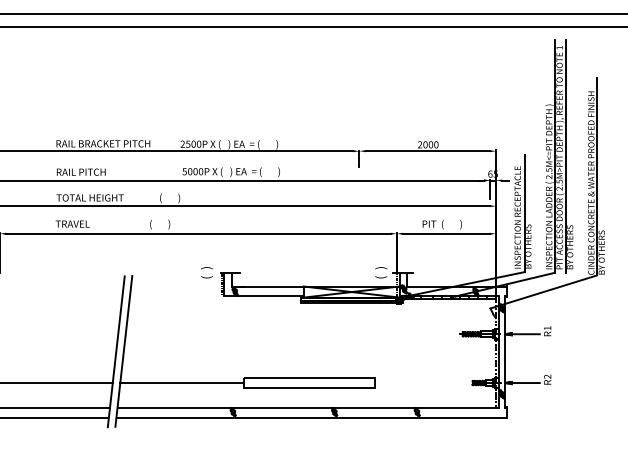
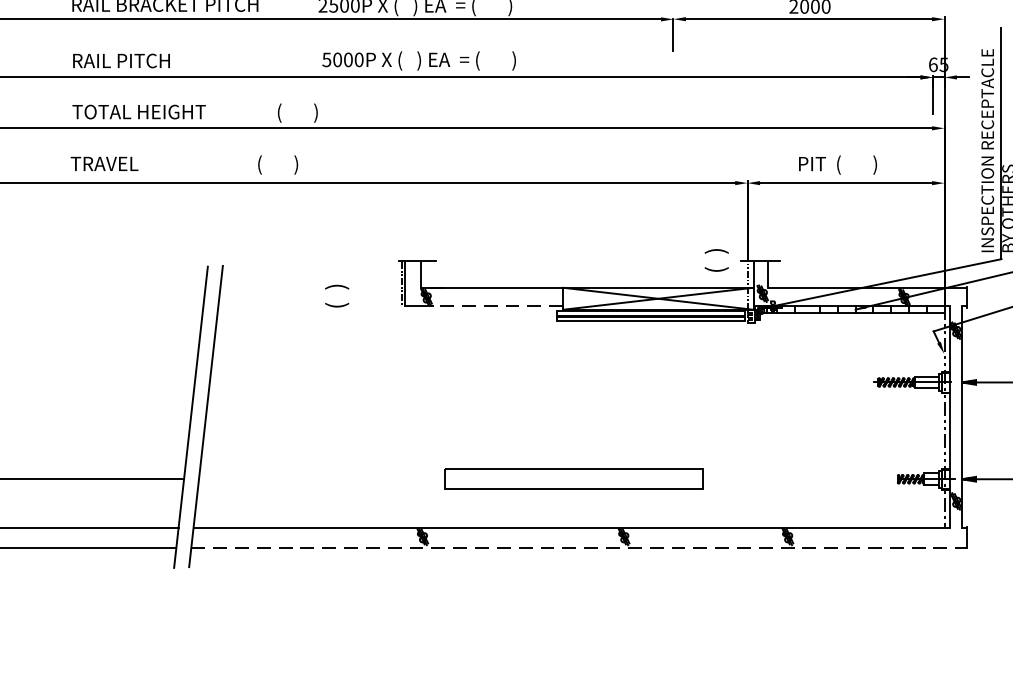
text: (206, 272) -> (336, 295), moved
line: (269, 295) -> (495, 305), solid -> dashed
line: (182, 383) -> (322, 480), removed
line: (312, 417) -> (580, 547), solid -> dashed

